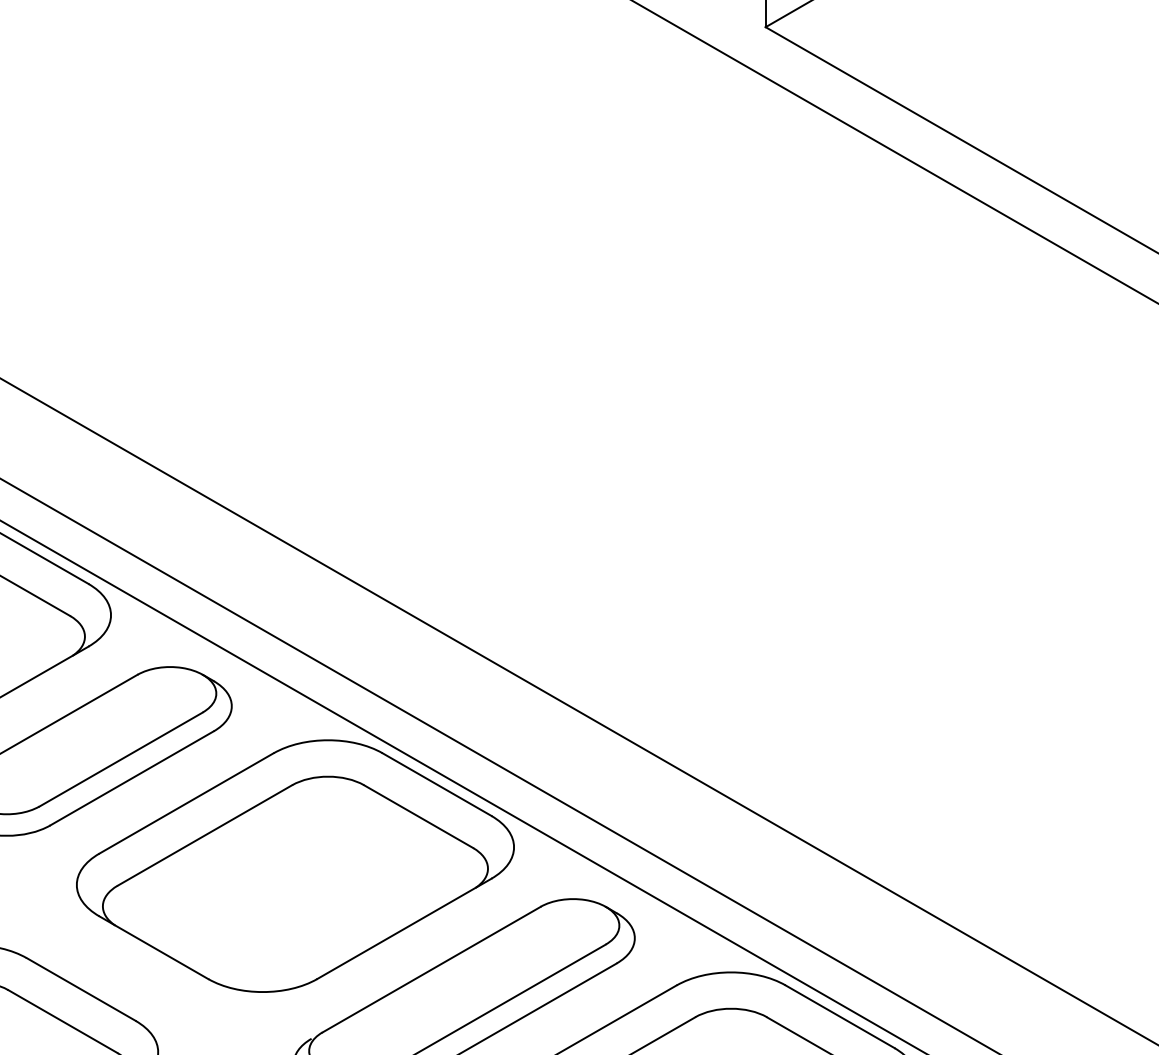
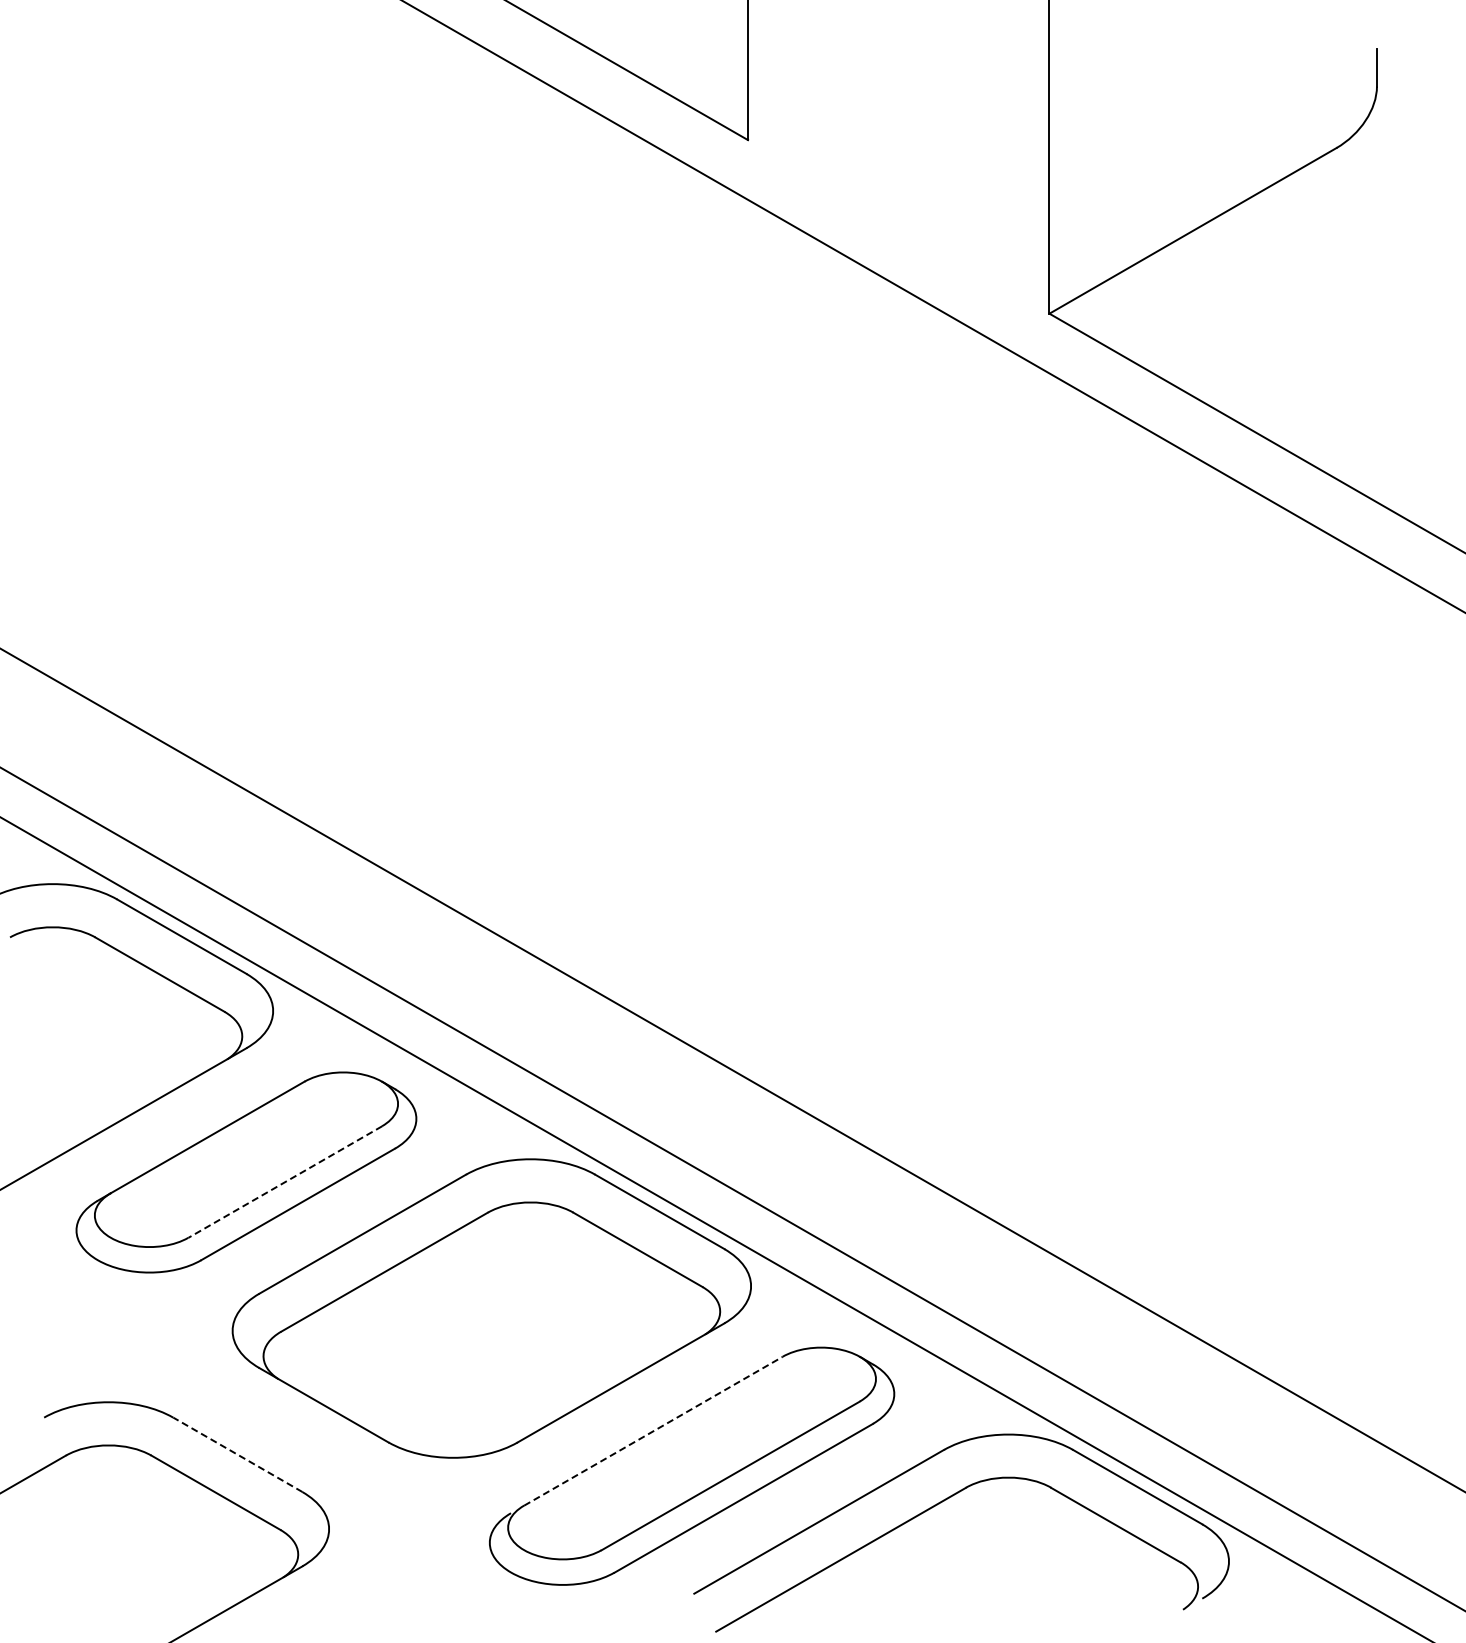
line: (121, 759) -> (285, 1182), solid -> dashed
line: (431, 969) -> (653, 1431), solid -> dashed
line: (80, 989) -> (237, 1454), solid -> dashed

